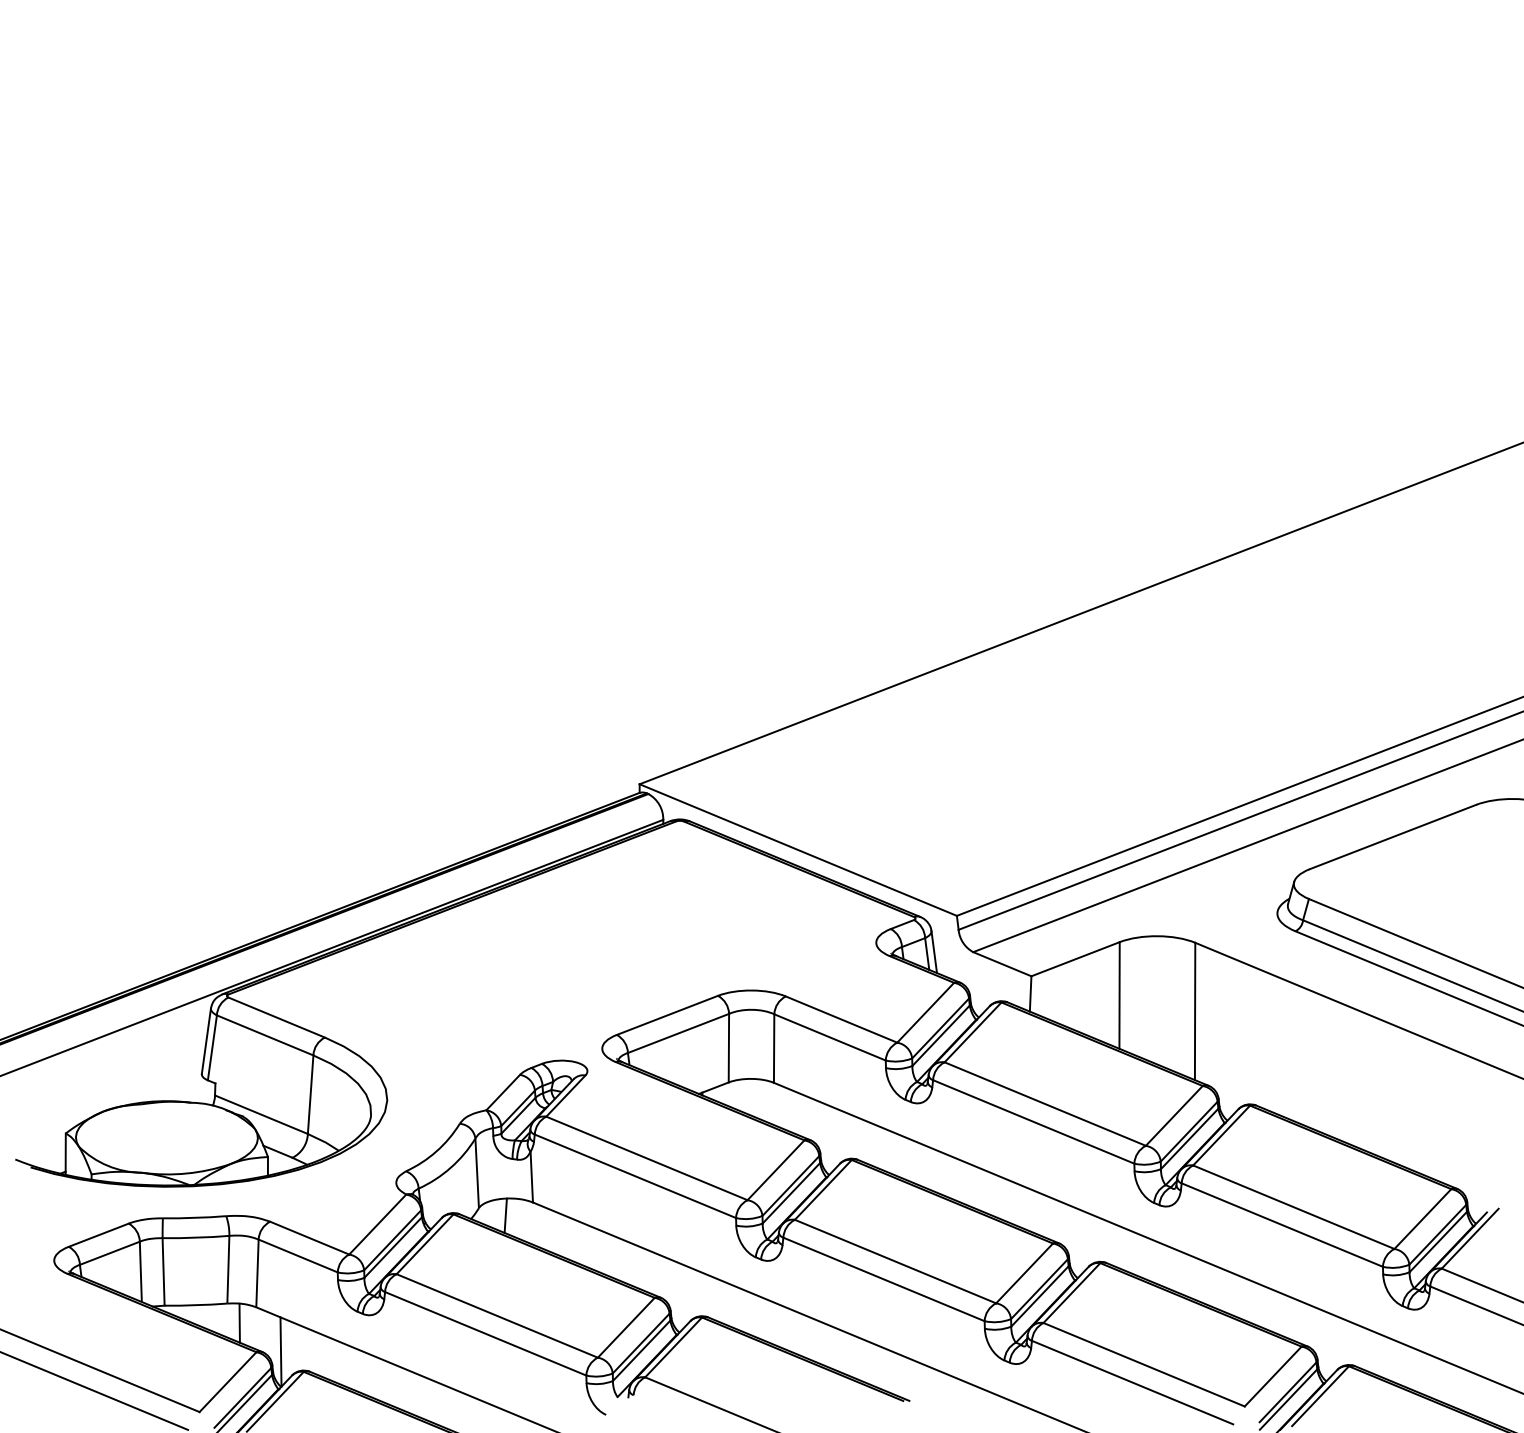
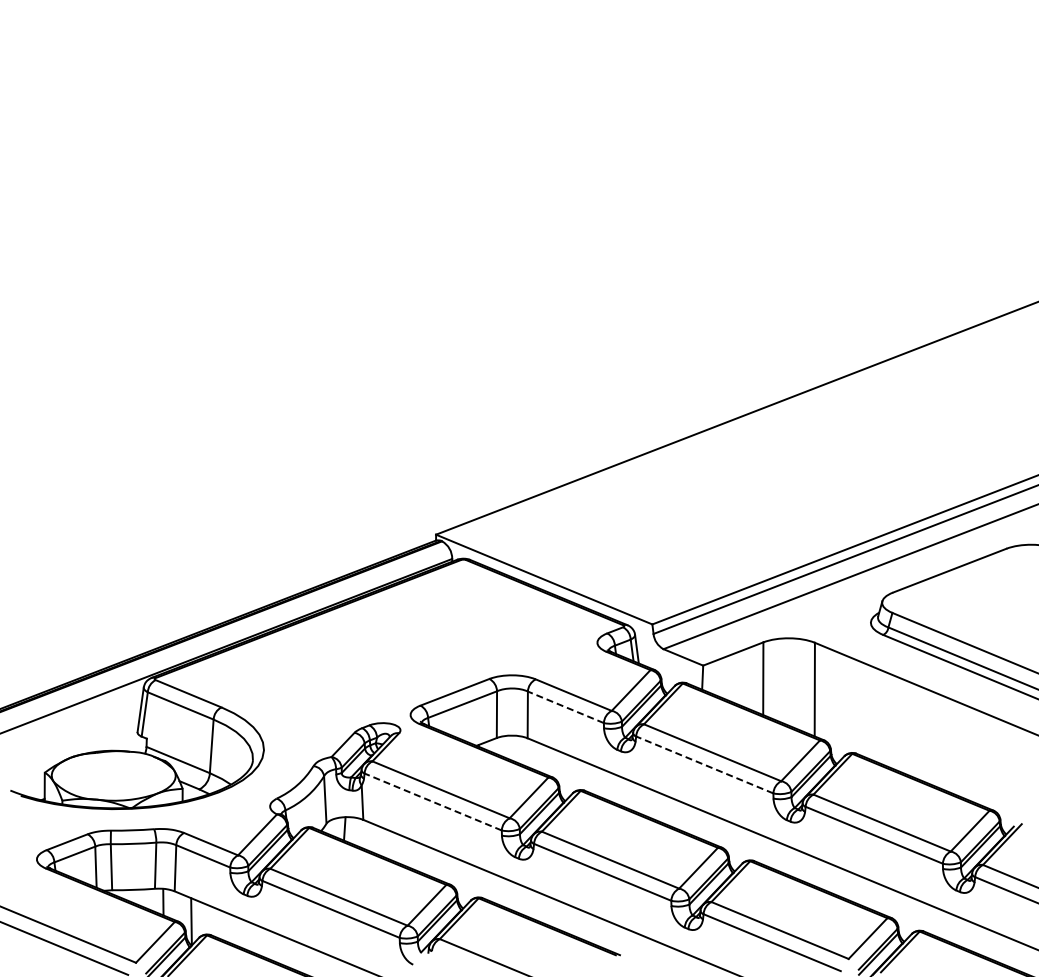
line: (829, 1037) -> (565, 707), solid -> dashed
line: (1033, 1121) -> (704, 764), solid -> dashed
line: (634, 1175) -> (432, 801), solid -> dashed

